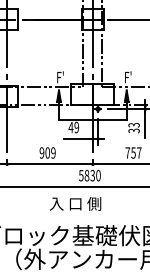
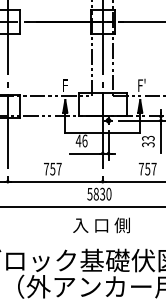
text: (60, 76) -> (66, 84), F' -> F
text: (76, 127) -> (84, 140), 49 -> 46
text: (47, 152) -> (52, 168), 909 -> 757
text: (75, 203) -> (101, 225), moved

